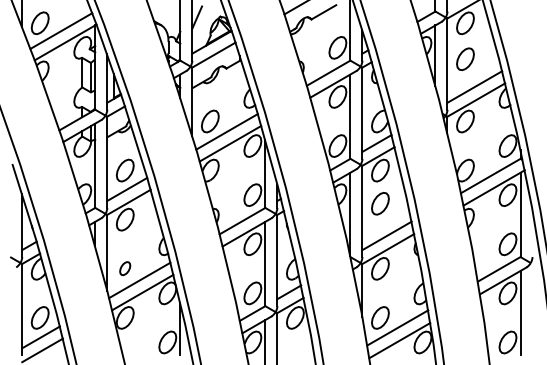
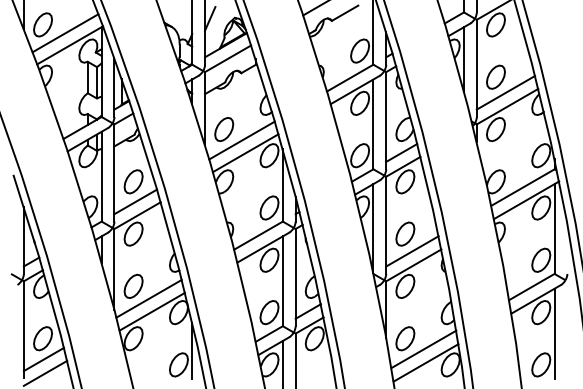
part: (465, 58) -> (495, 76), moved
part: (380, 203) -> (405, 233), moved
part: (125, 267) -> (133, 285), size x1.67

